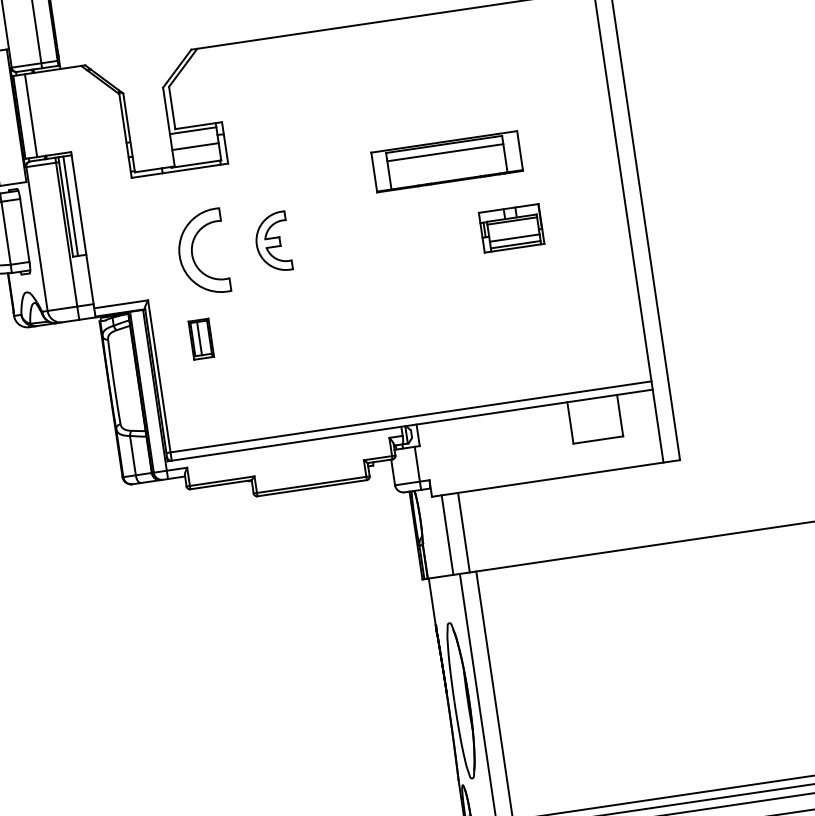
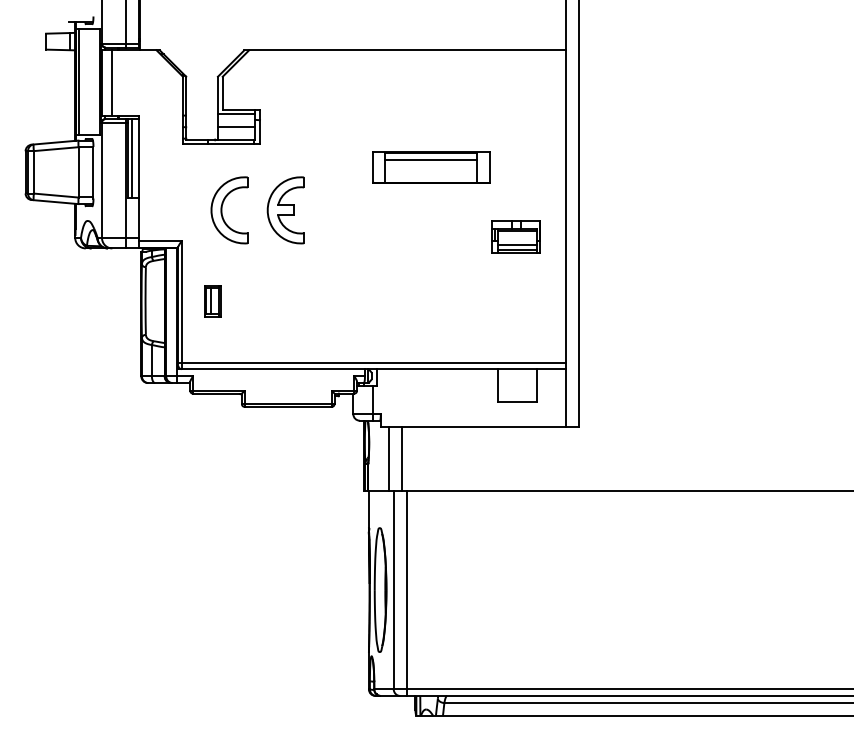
part: (510, 228) -> (515, 236), moved
part: (272, 242) -> (285, 210), size x1.43
part: (200, 339) -> (212, 301), moved

